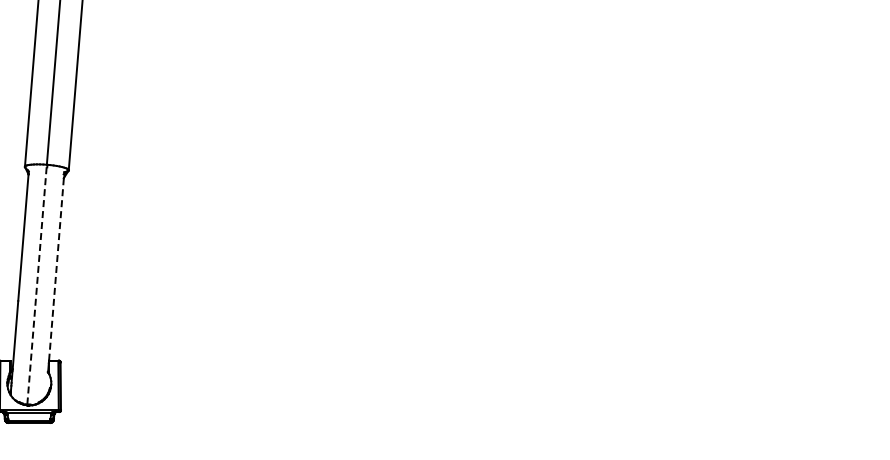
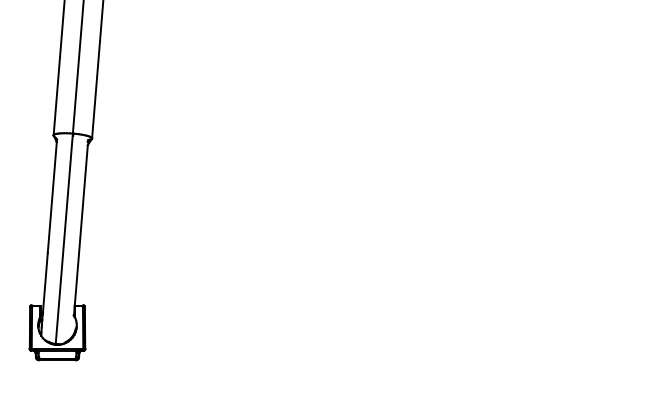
line: (56, 269) -> (81, 225), dashed -> solid
line: (37, 284) -> (64, 238), dashed -> solid

